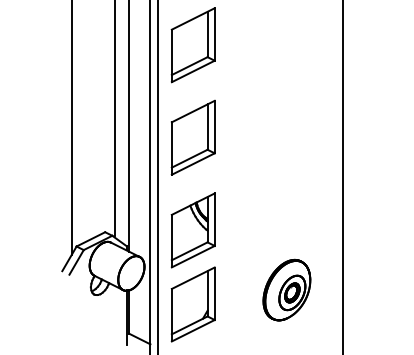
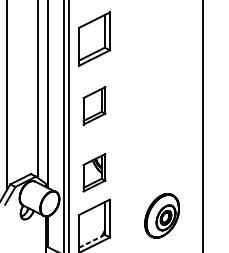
part: (192, 137) -> (93, 105), size x0.7
part: (192, 230) -> (93, 172), size x0.7
line: (189, 325) -> (91, 241), solid -> dashed

